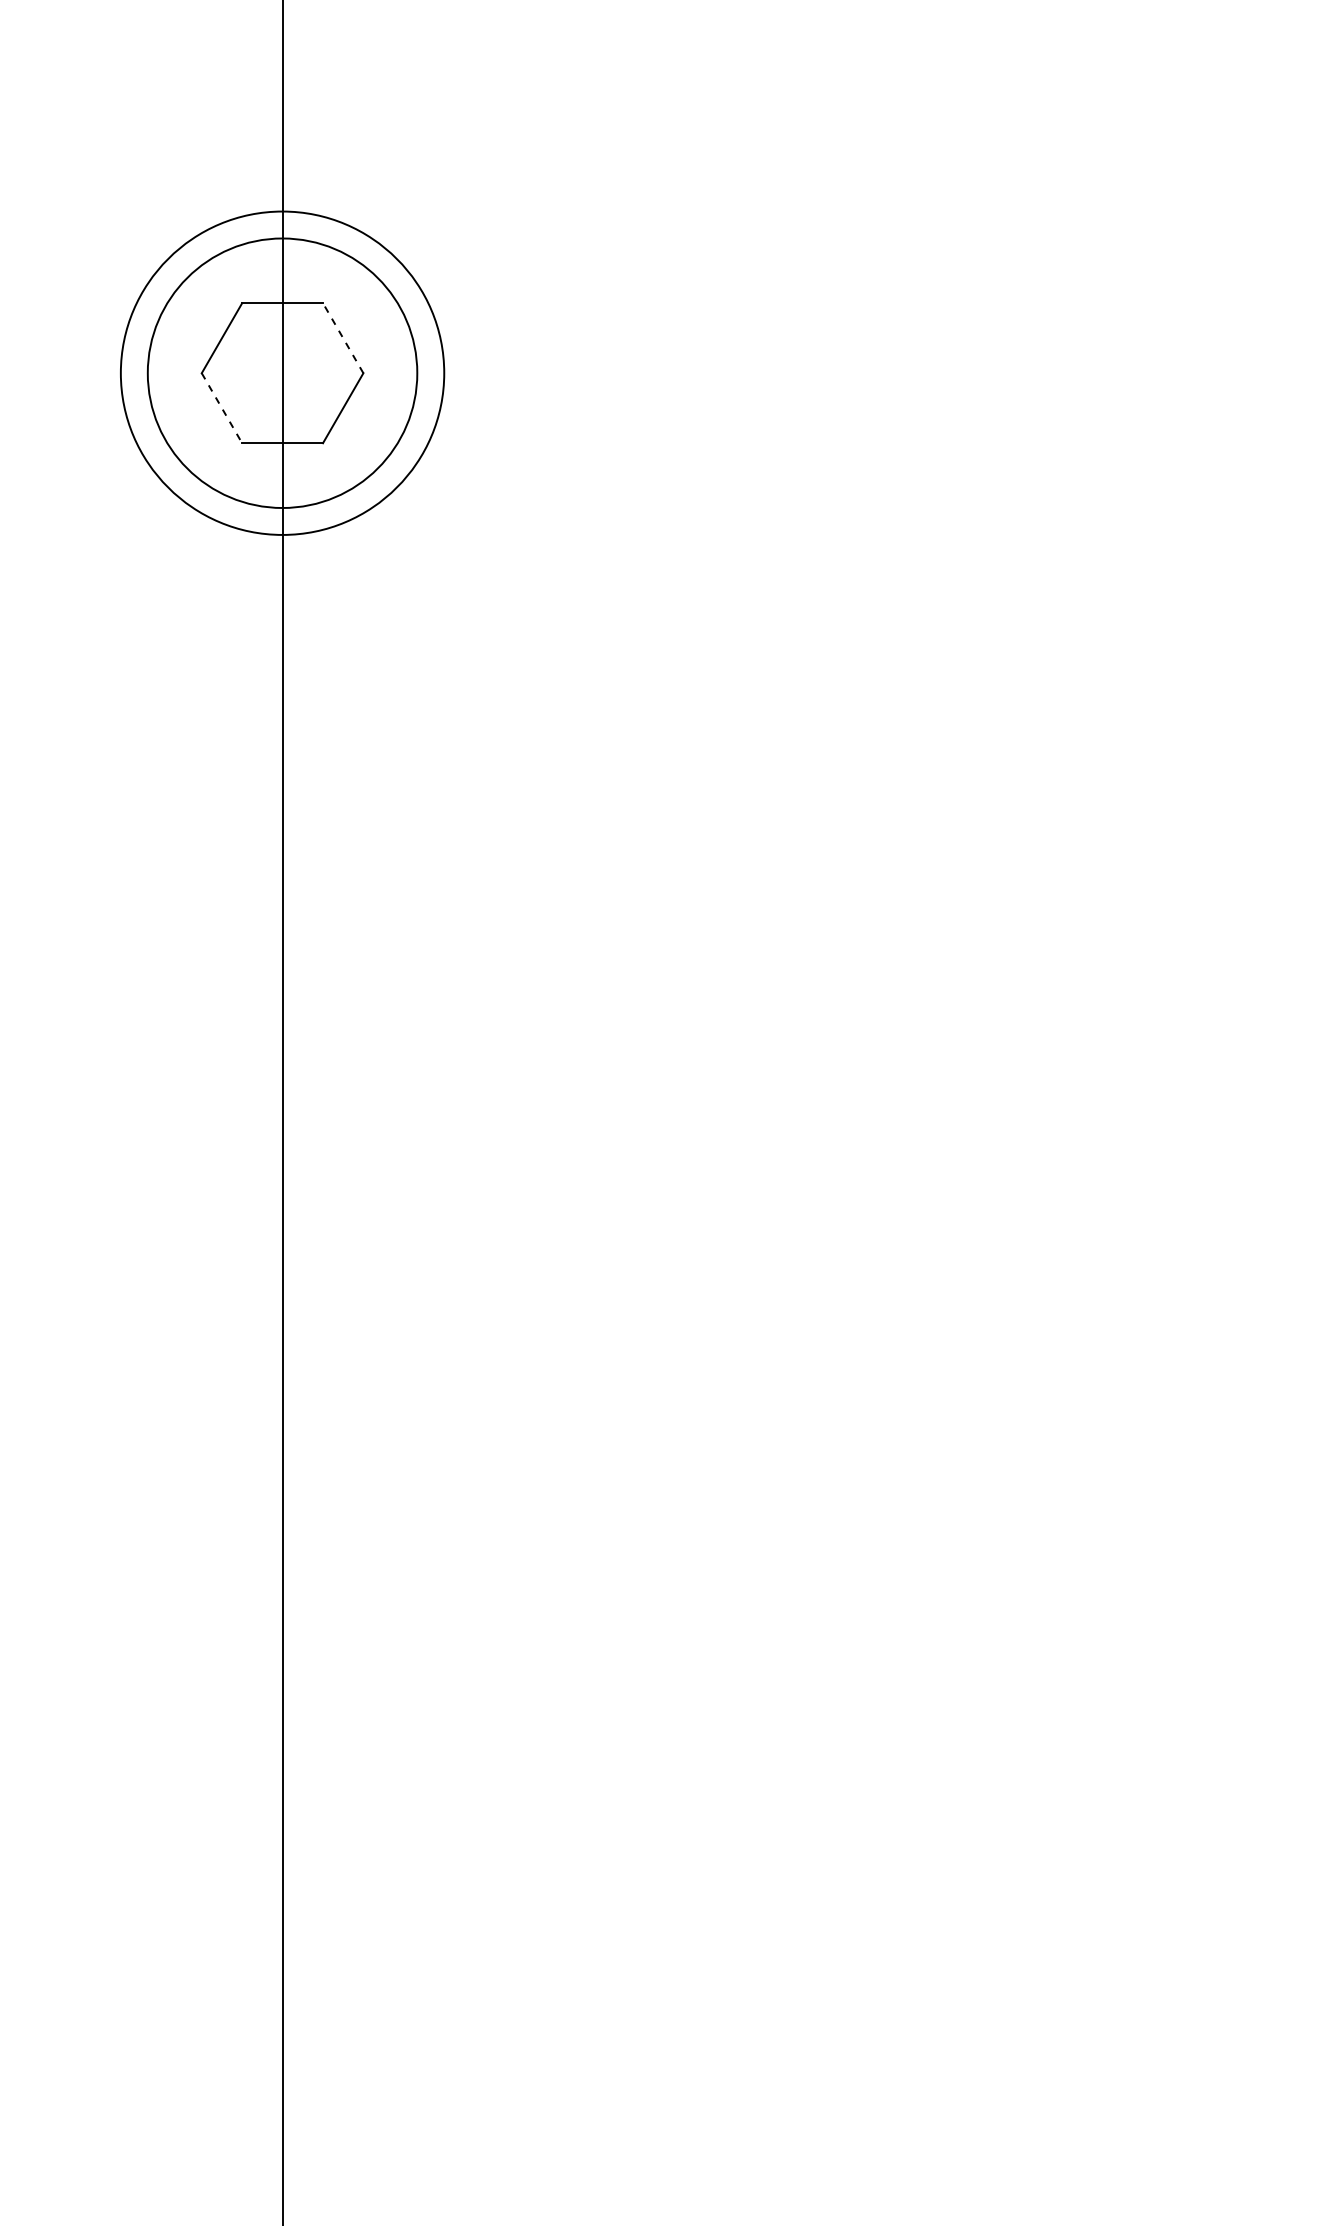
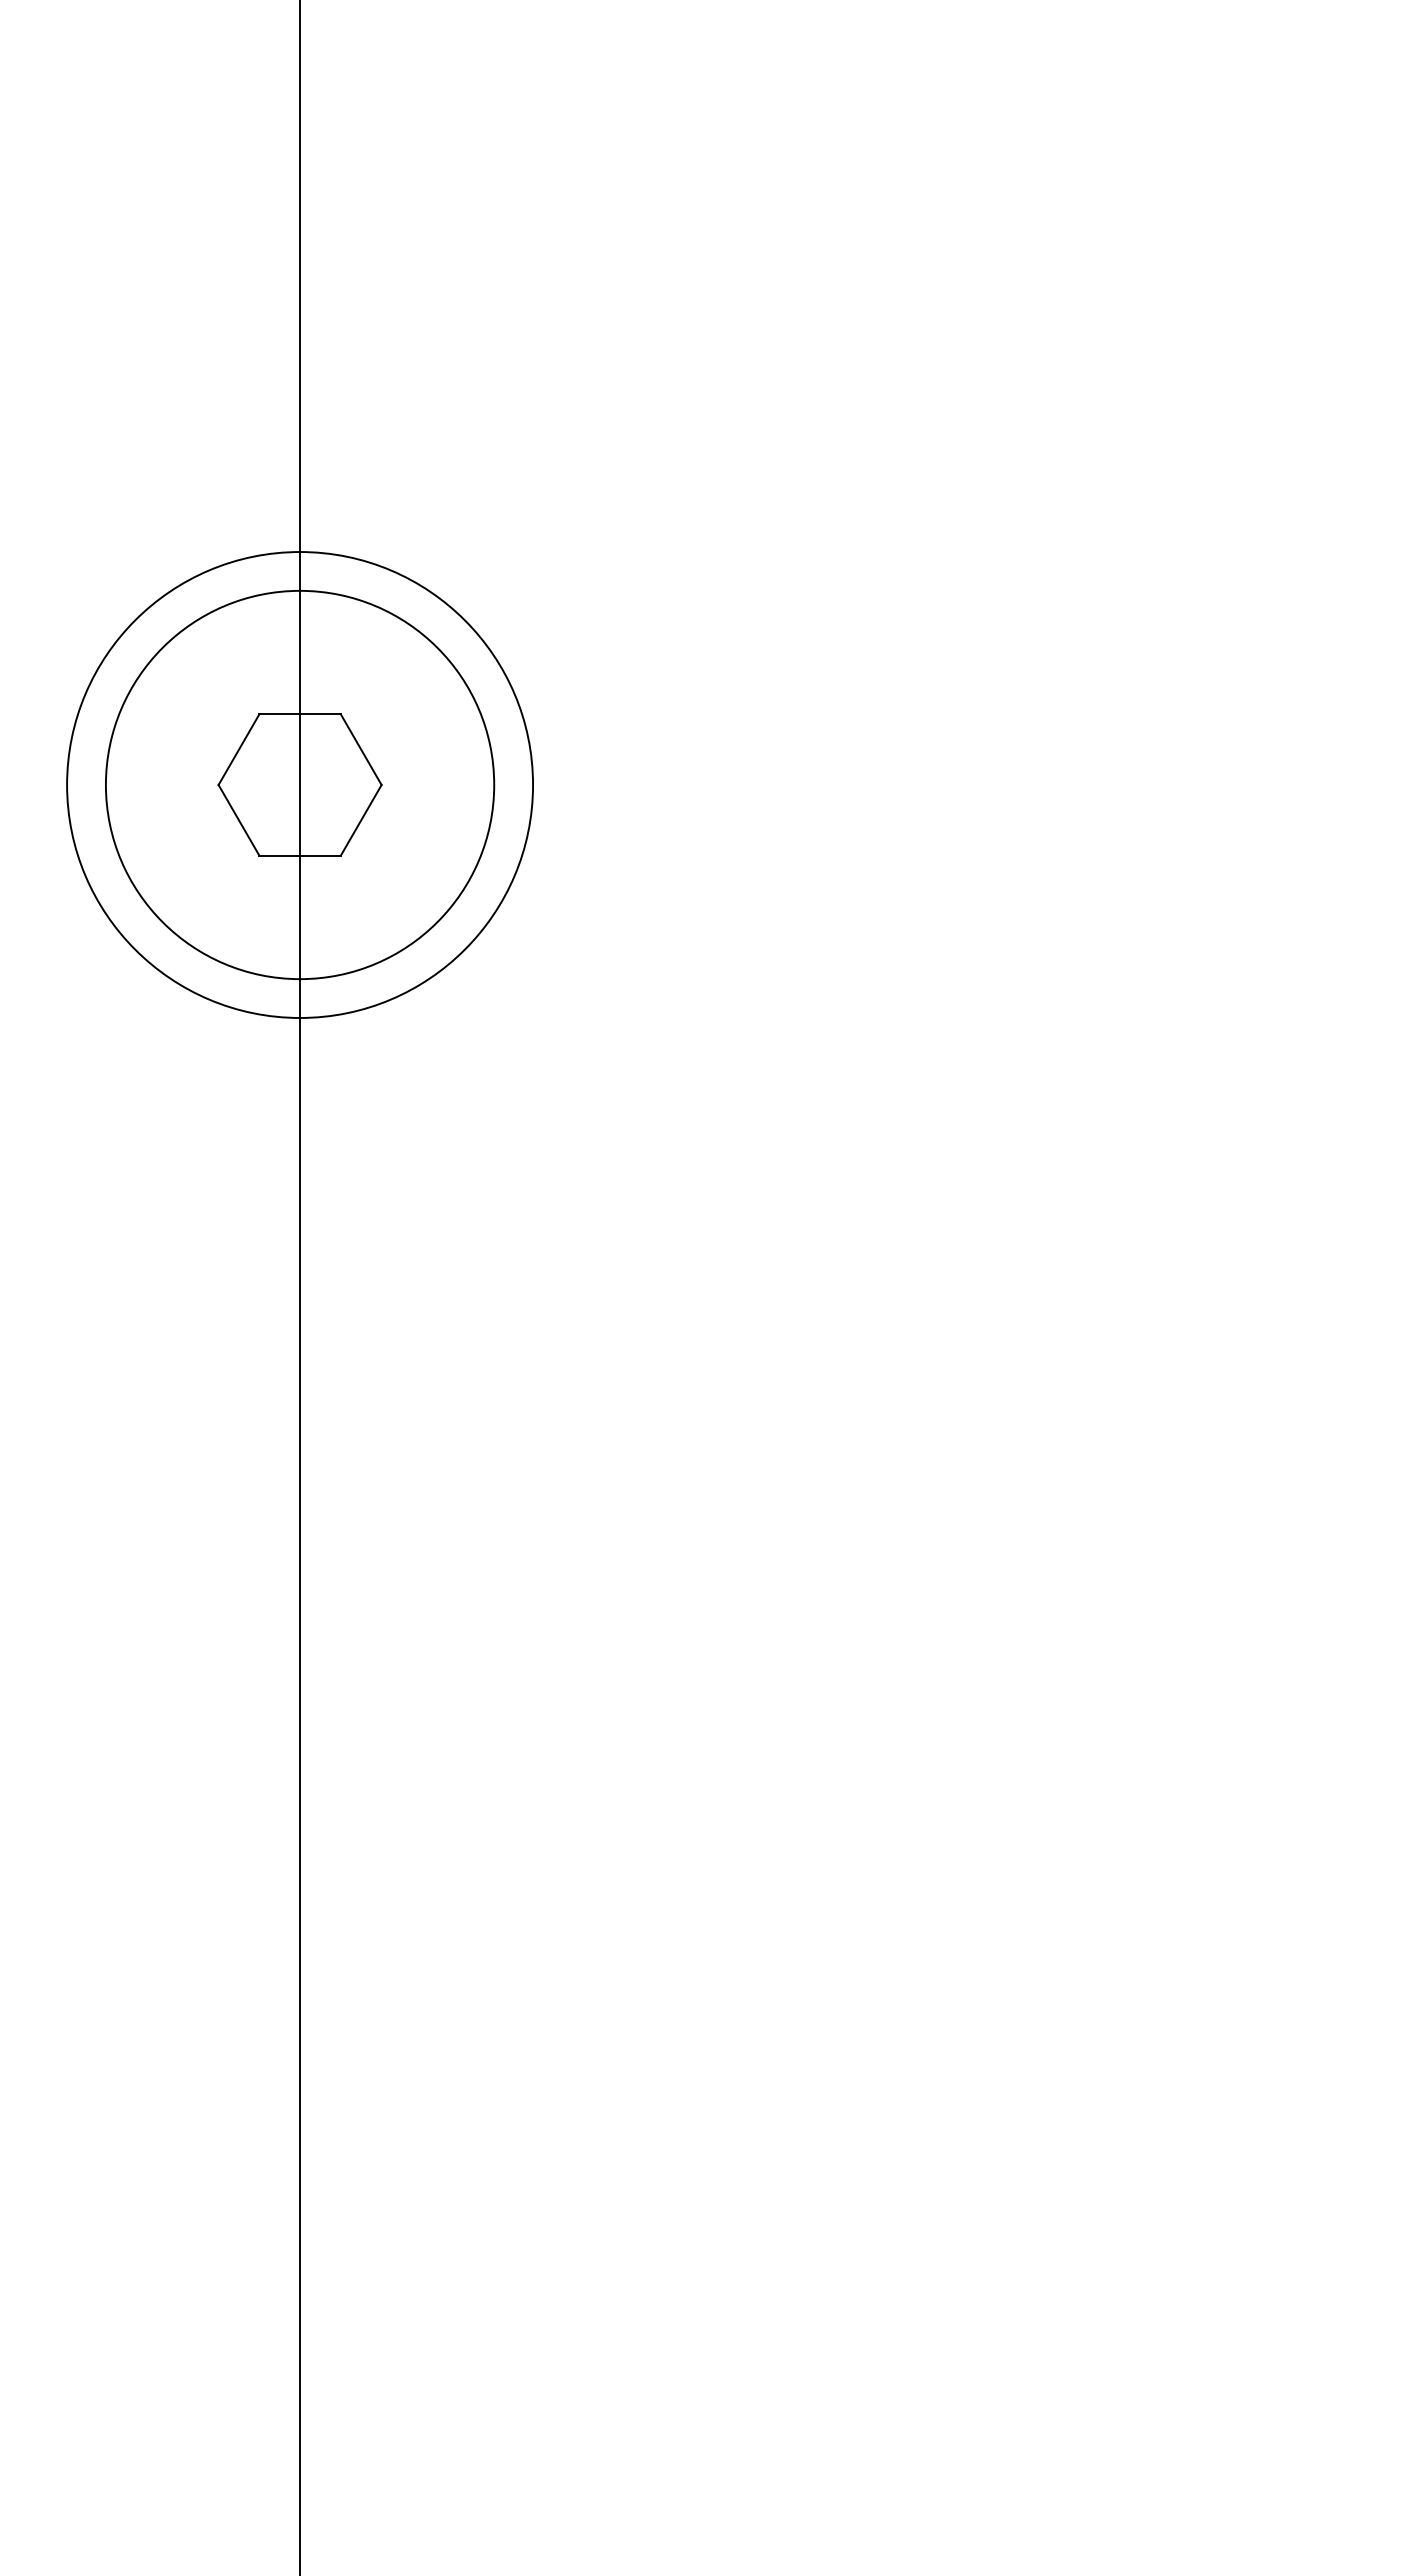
line: (343, 338) -> (361, 749), dashed -> solid
circle: (281, 372) -> (299, 784), size x1.43
circle: (282, 372) -> (300, 784), size x1.43
line: (221, 408) -> (238, 820), dashed -> solid

